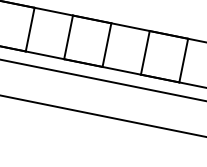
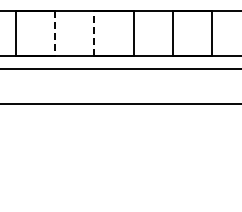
line: (30, 30) -> (55, 34), solid -> dashed
line: (68, 37) -> (94, 33), solid -> dashed

